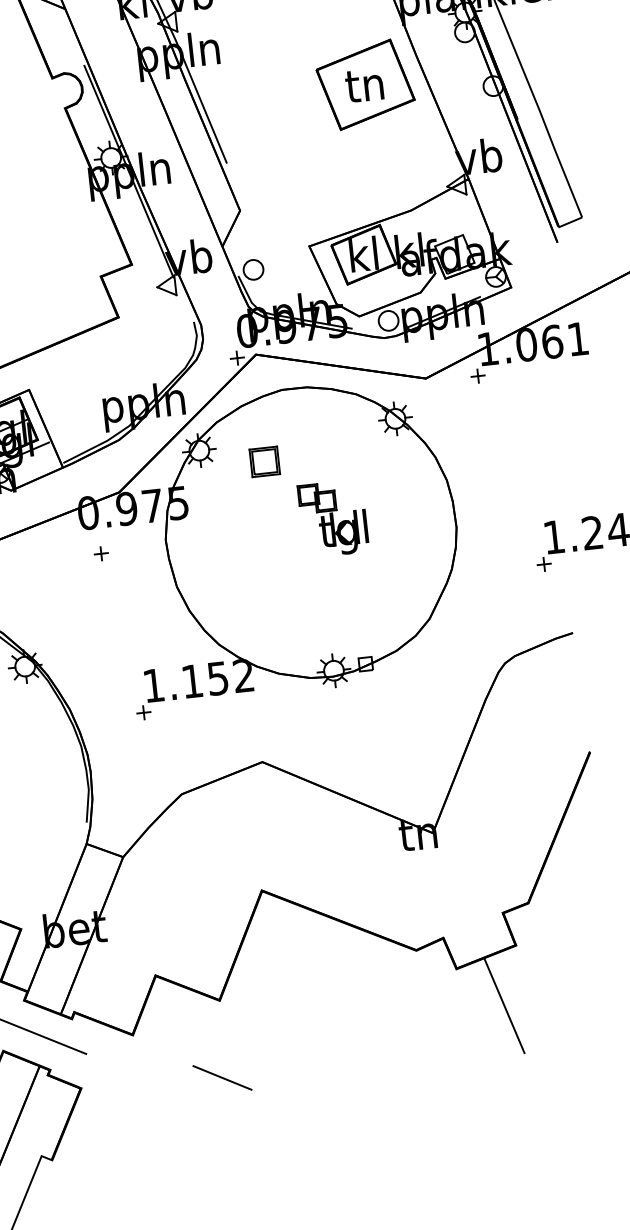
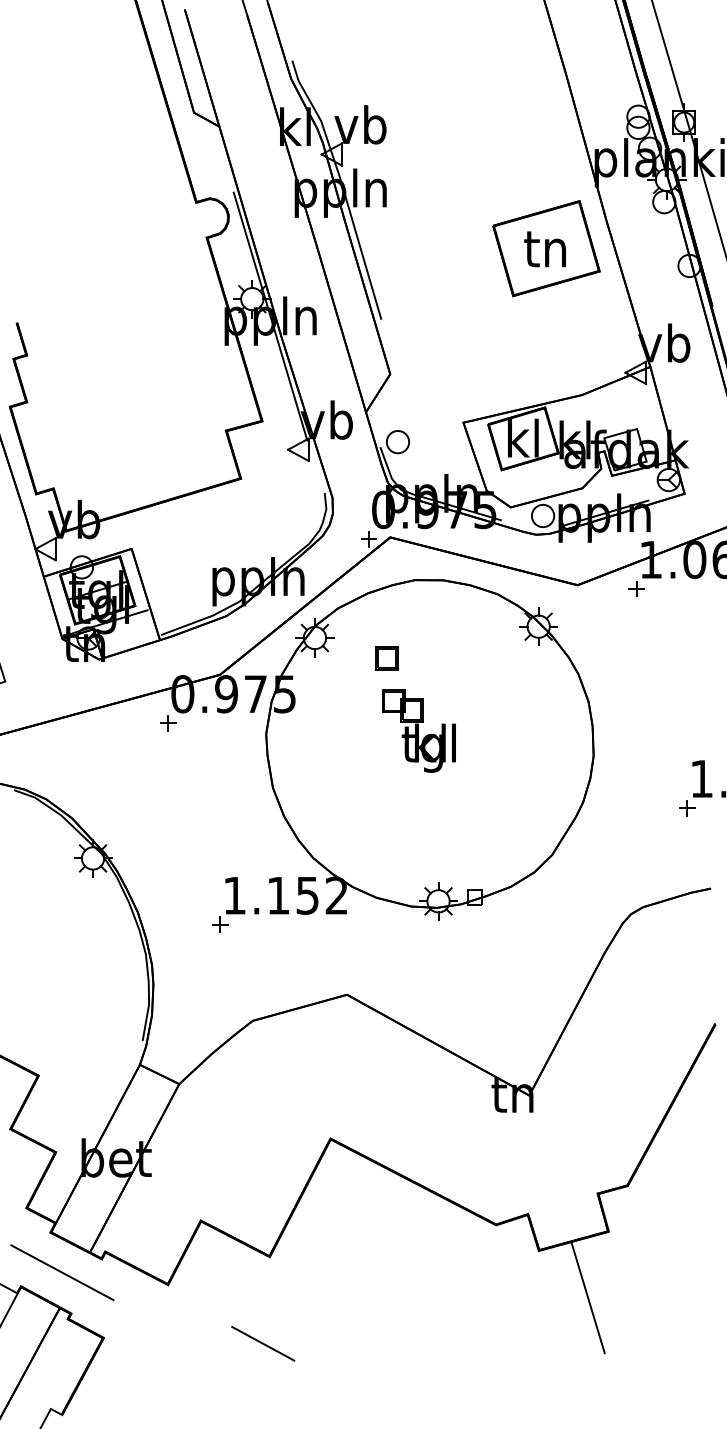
part: (264, 461) -> (386, 658), size x0.71
part: (333, 518) -> (418, 730), moved
part: (101, 553) -> (168, 723), moved

